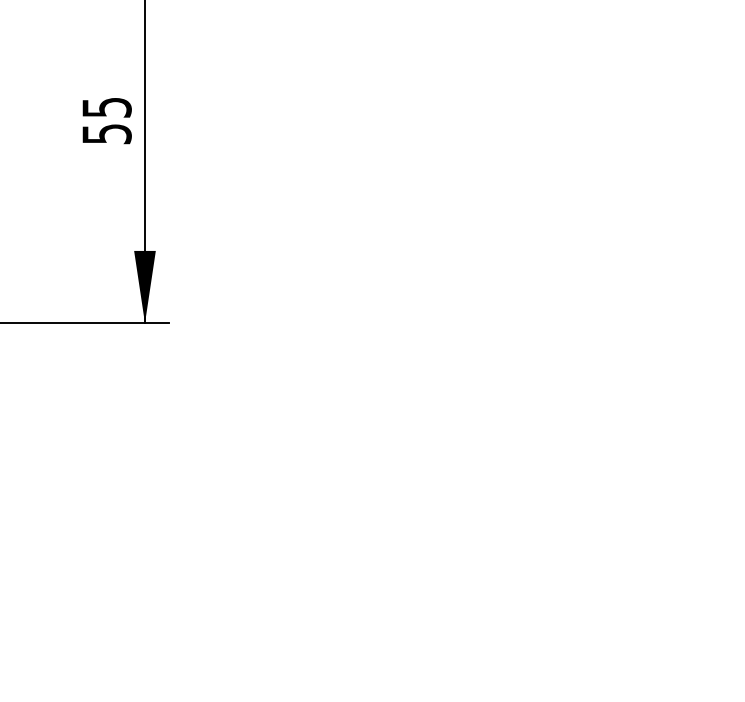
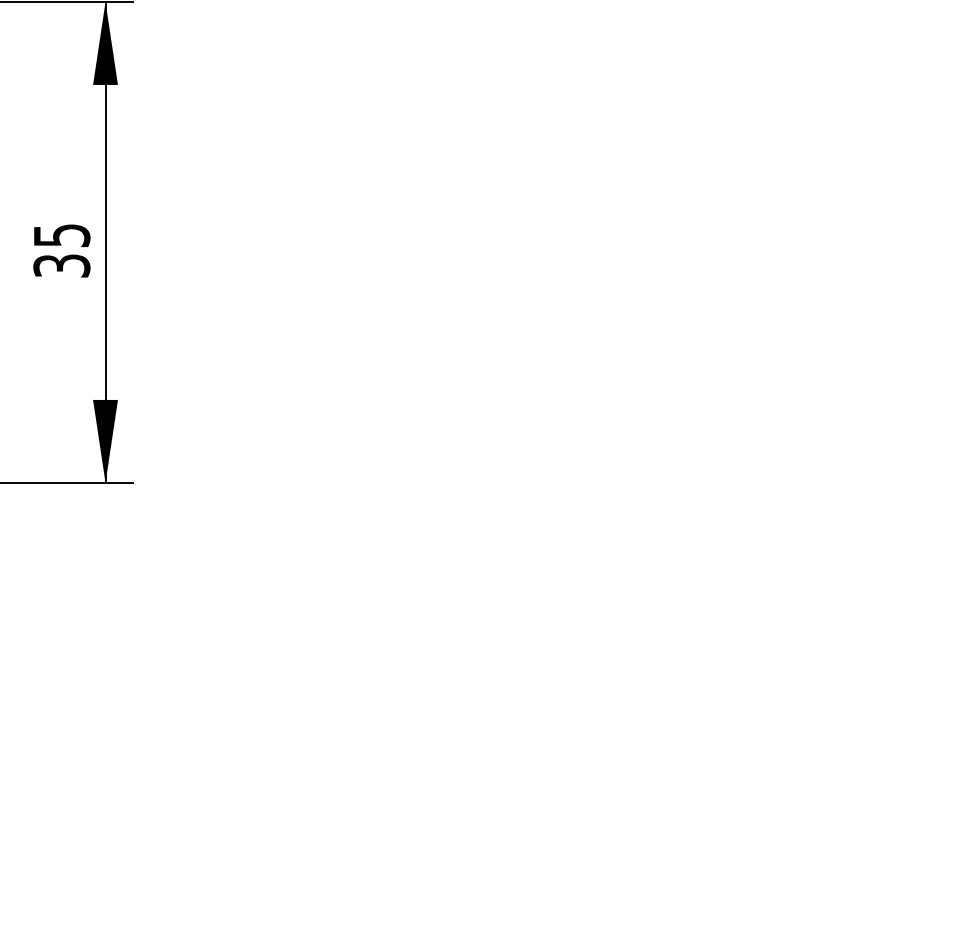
text: (106, 133) -> (61, 265), 55 -> 35

